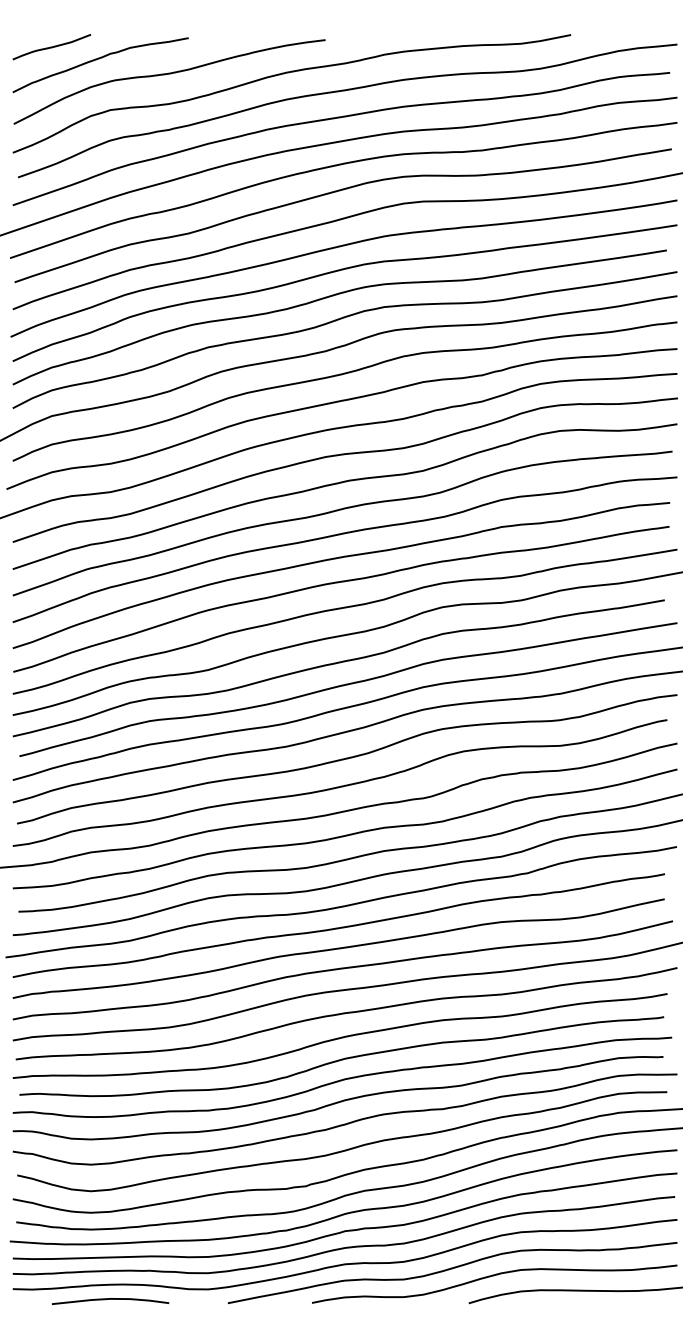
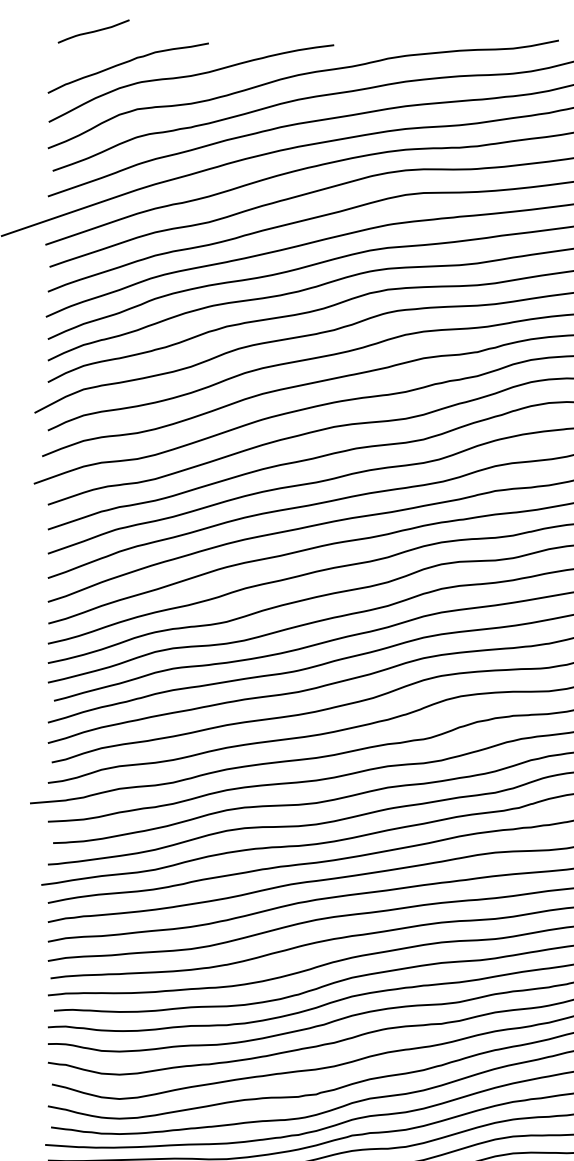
curve: (51, 47) -> (93, 31), moved

